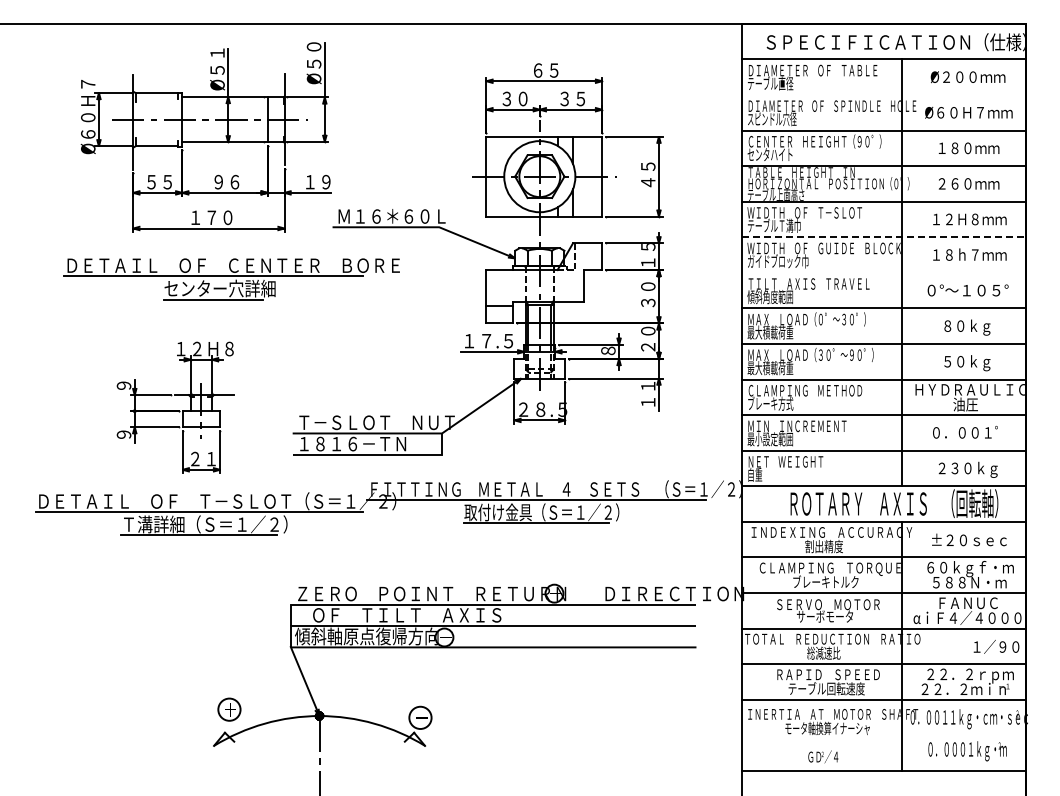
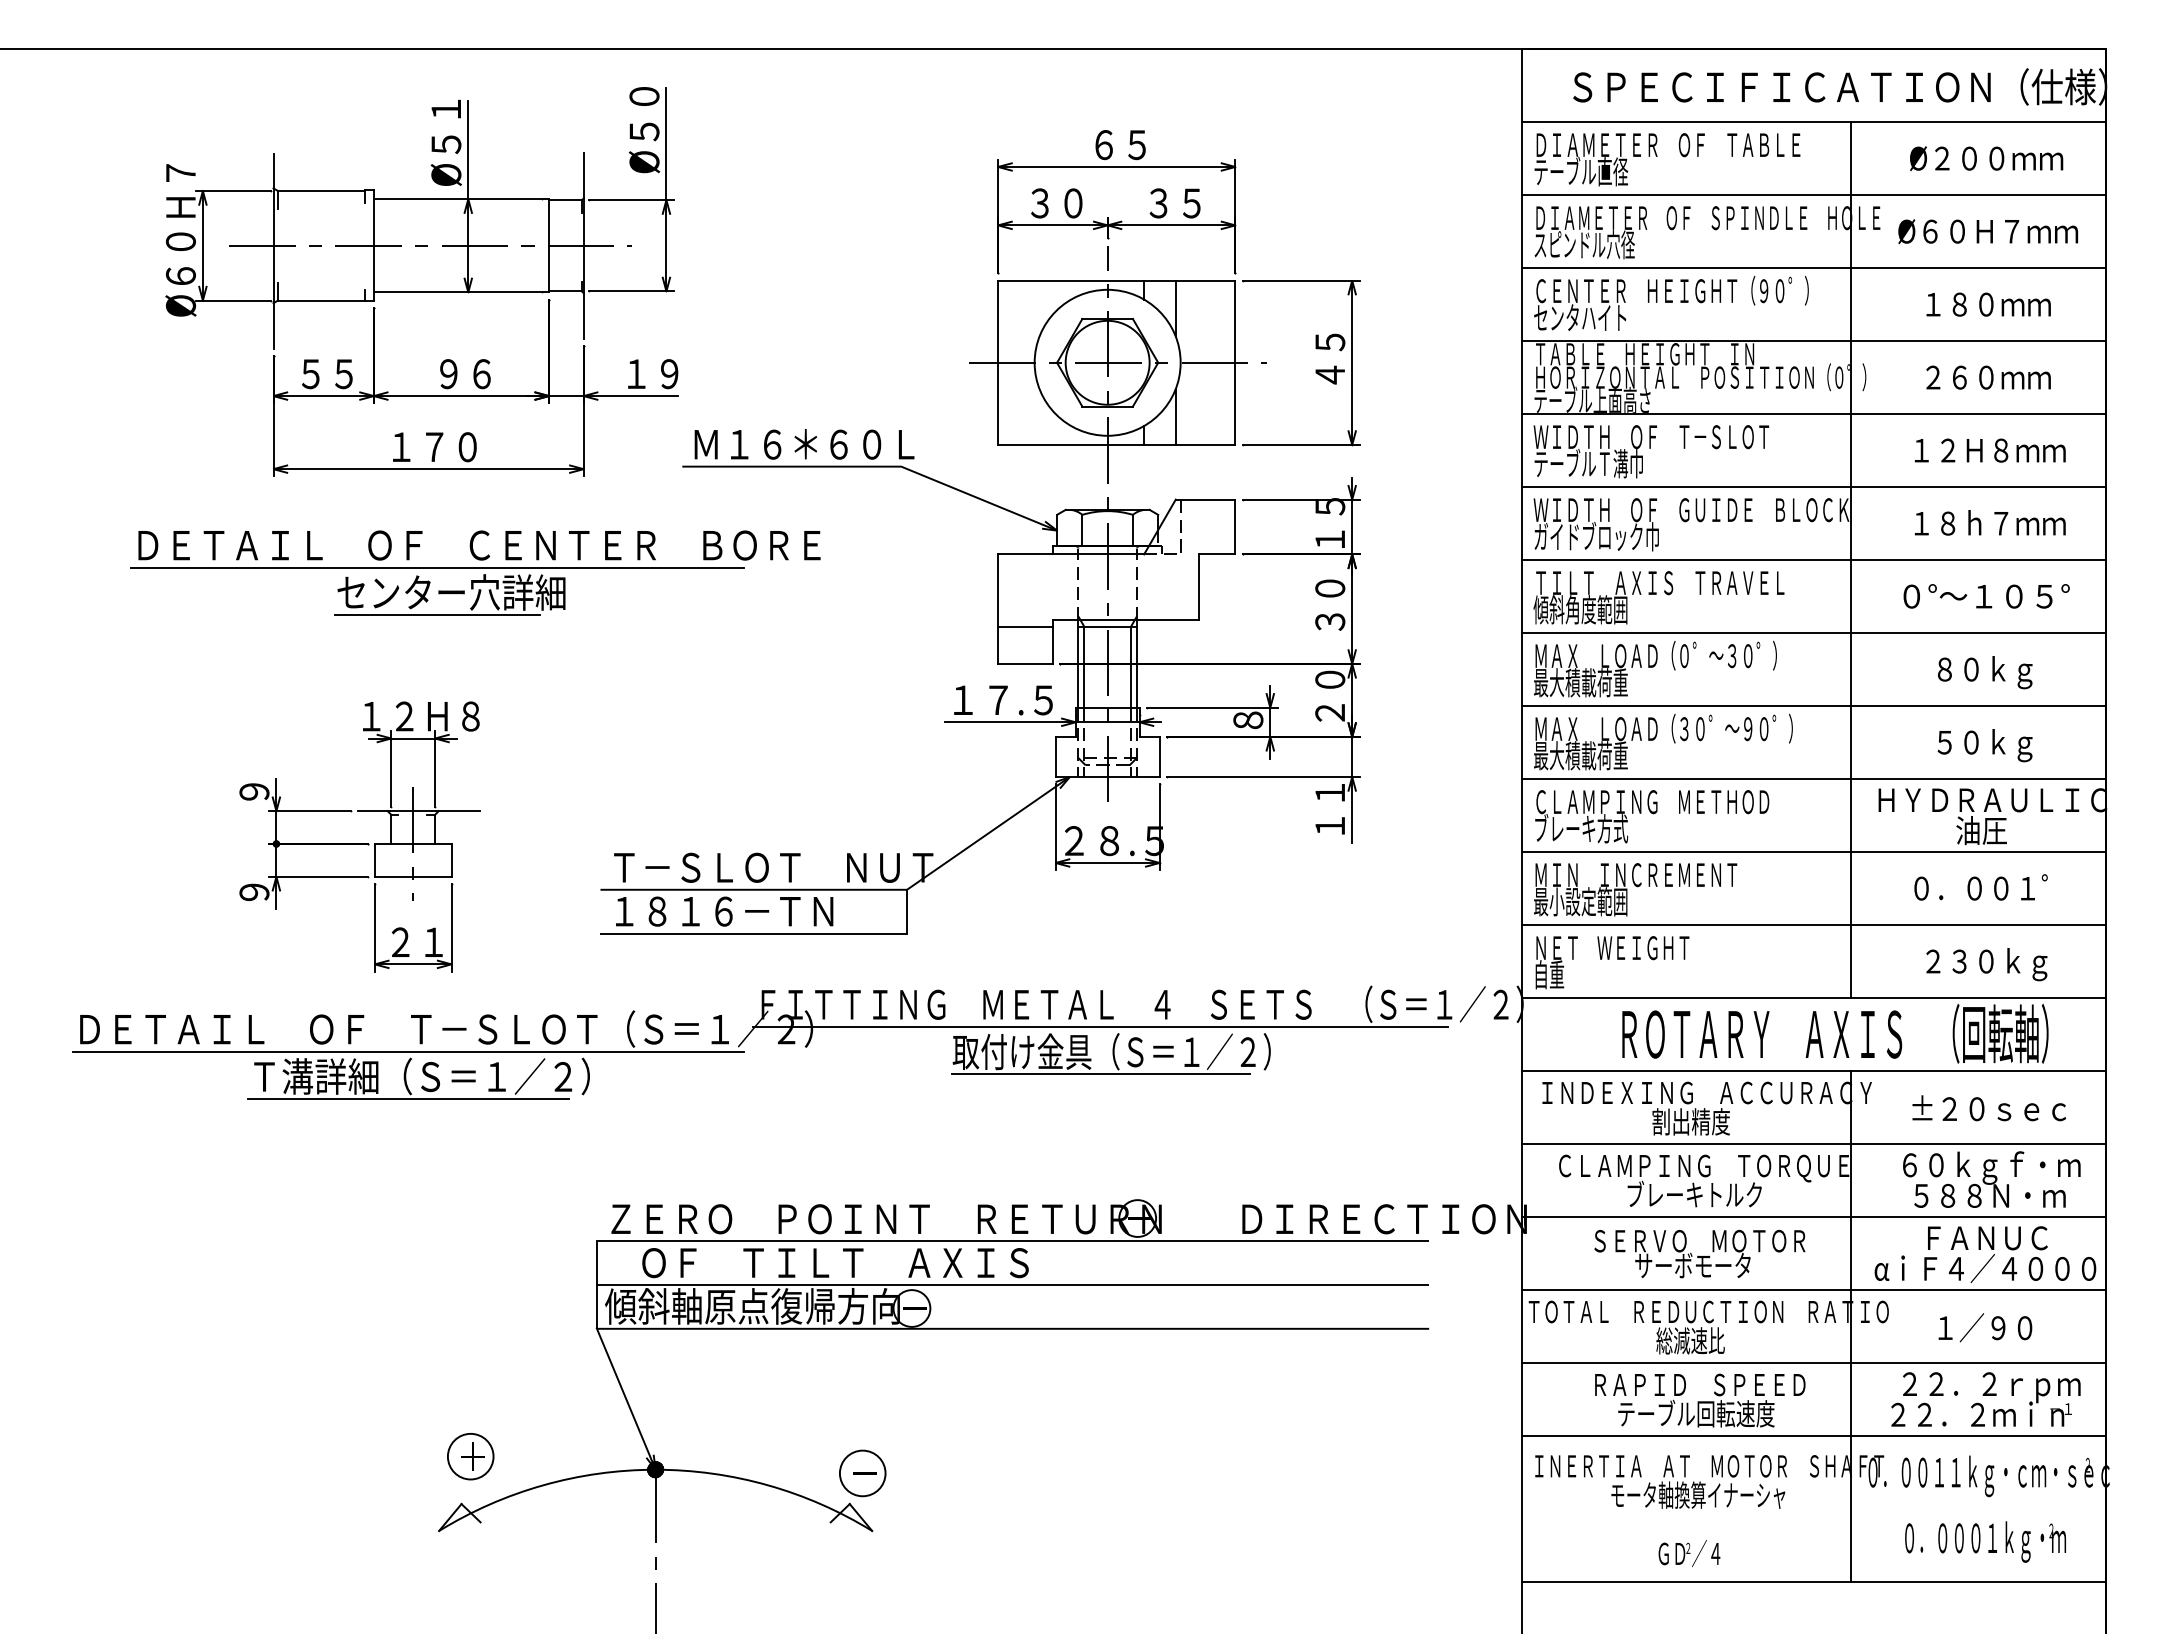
line: (883, 95) -> (1812, 196), added
line: (884, 237) -> (1815, 487), dashed -> solid
line: (883, 272) -> (1812, 559), added
text: (996, 646) -> (1985, 1326), moved

